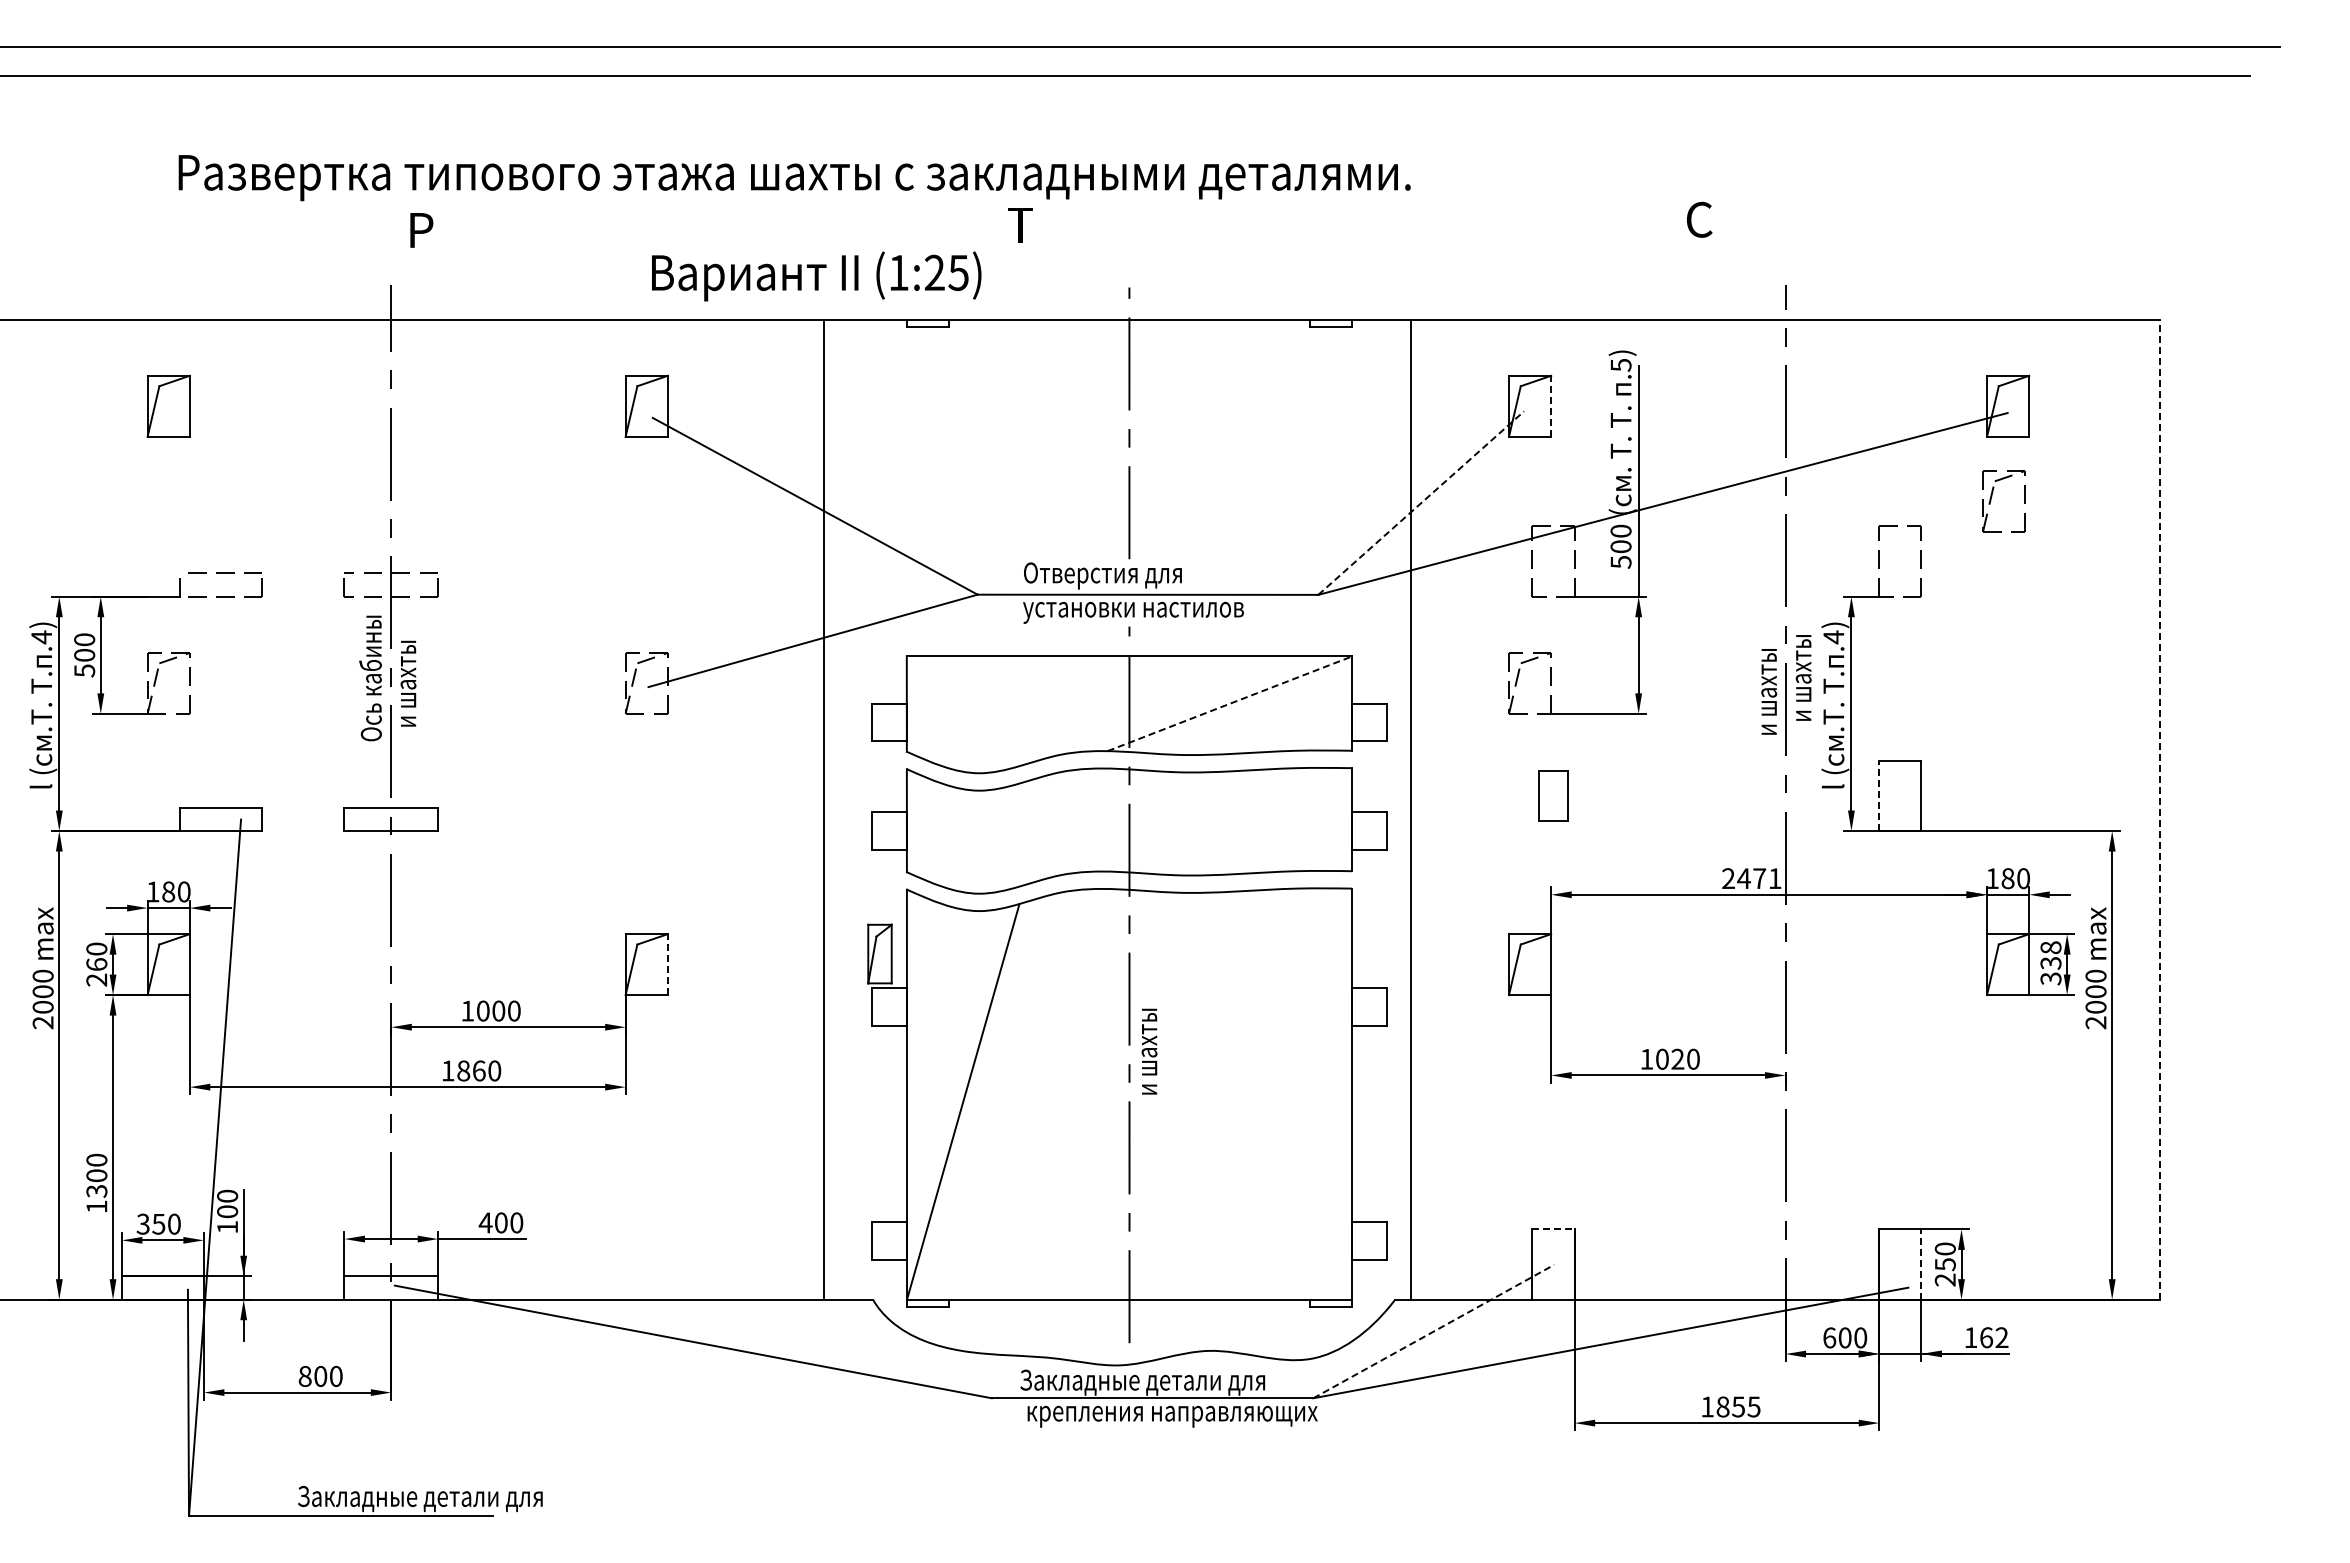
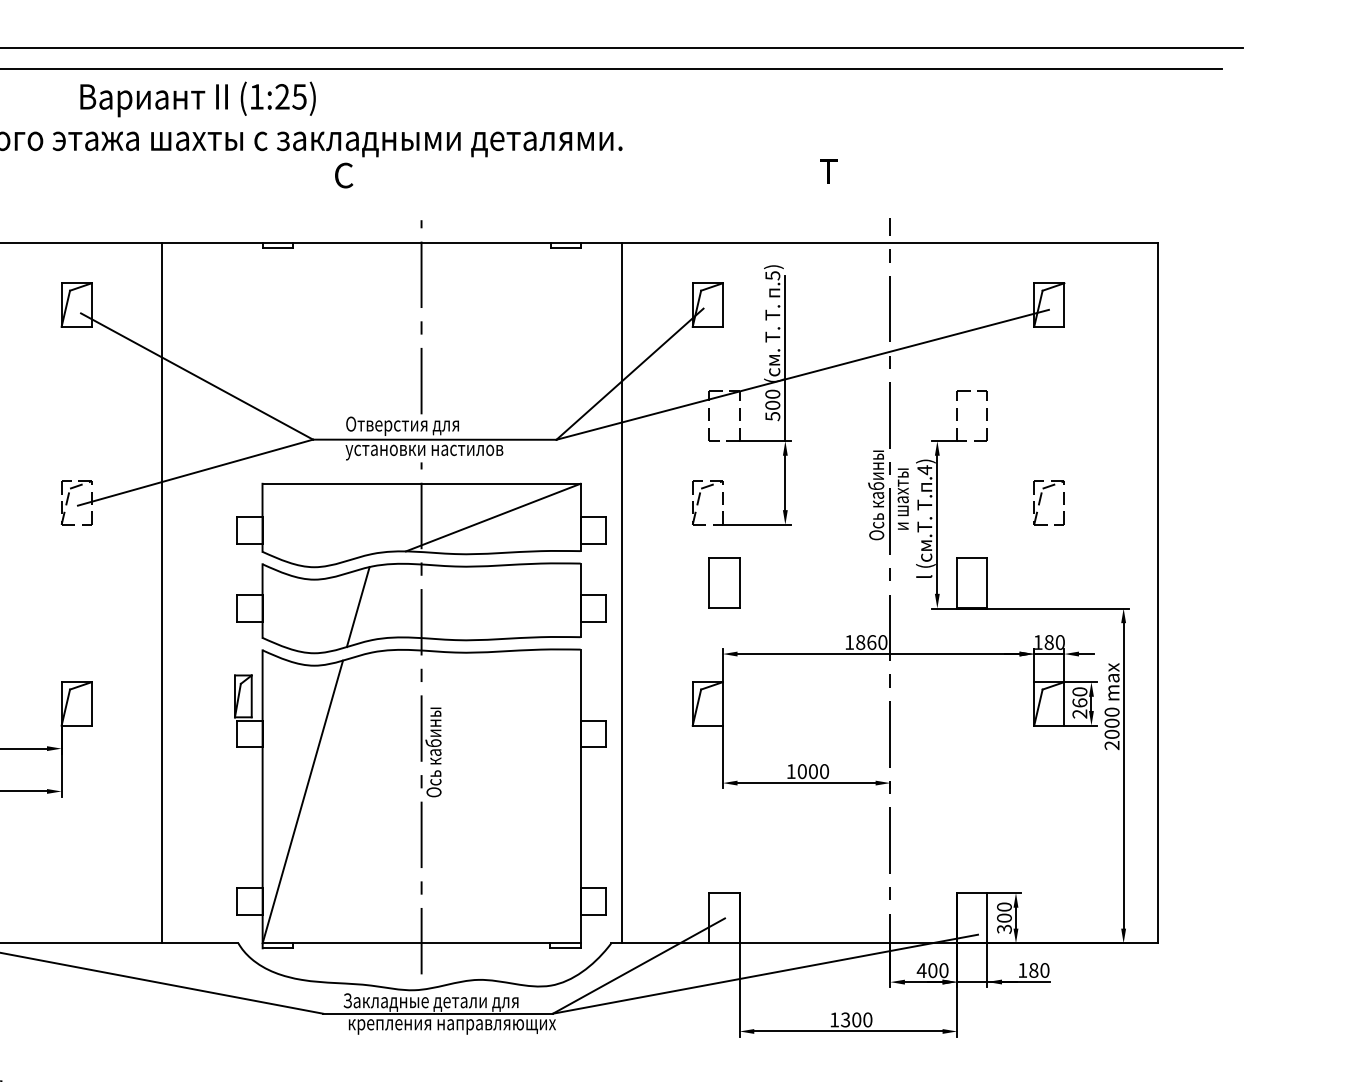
text: (1699, 219) -> (828, 171), С -> Т
text: (1020, 225) -> (343, 175), Т -> С
text: (816, 276) -> (197, 99), moved
line: (1551, 405) -> (723, 304), dashed -> solid
part: (1991, 500) -> (1040, 502), moved
line: (1421, 503) -> (630, 374), dashed -> solid
text: (1765, 672) -> (875, 495), и шахты -> Ось кабины
line: (1230, 703) -> (493, 517), dashed -> solid
part: (1553, 795) -> (724, 583), size x1.43
line: (1879, 795) -> (957, 583), dashed -> solid
line: (824, 809) -> (162, 593), moved
line: (2160, 809) -> (1158, 593), dashed -> solid
line: (1040, 829) -> (358, 607), added
text: (1751, 878) -> (865, 642), 2471 -> 1860
text: (2050, 963) -> (1079, 703), 338 -> 260
line: (667, 964) -> (91, 703), dashed -> solid
text: (1145, 1032) -> (433, 752), и шахты -> Ось кабины
text: (1677, 1058) -> (813, 770), 1020 -> 1000
line: (1554, 1229) -> (725, 893), dashed -> solid
line: (1921, 1264) -> (987, 918), dashed -> solid
text: (1944, 1272) -> (1003, 923), 250 -> 300
line: (1433, 1331) -> (638, 966), dashed -> solid
text: (1829, 1337) -> (921, 970), 600 -> 400
text: (1994, 1337) -> (1039, 970), 162 -> 180
text: (1738, 1406) -> (856, 1019), 1855 -> 1300

